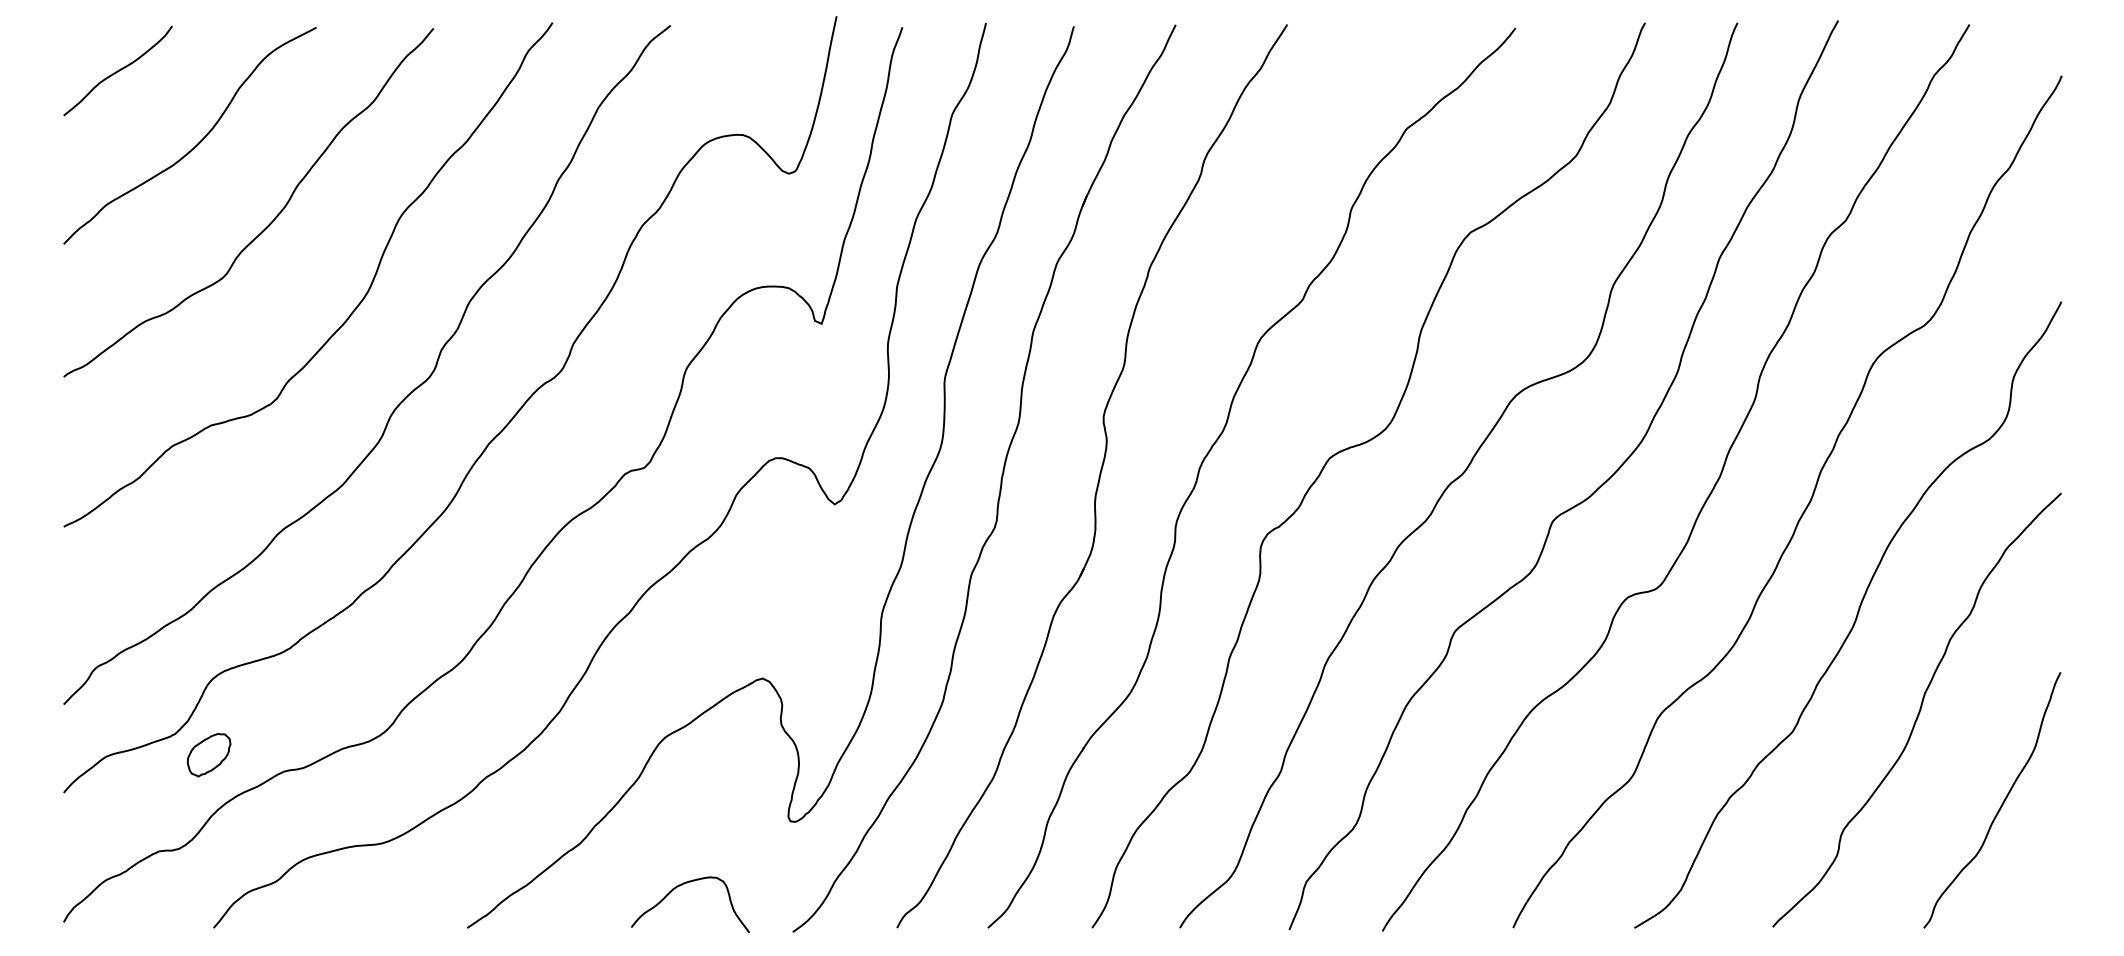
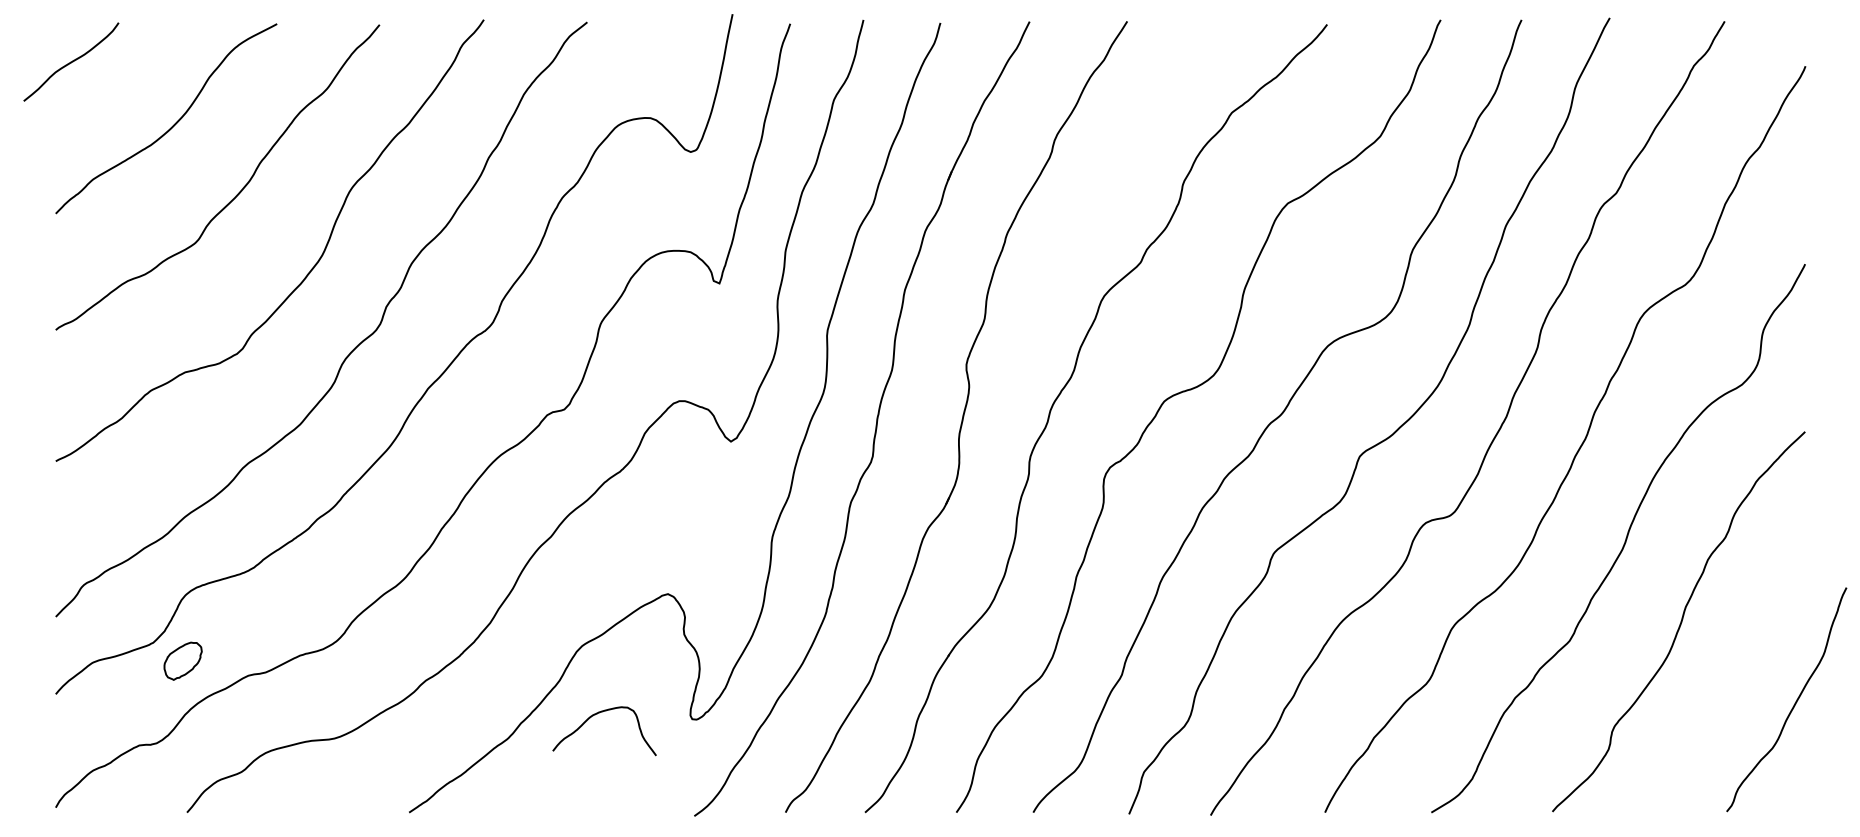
curve: (118, 70) -> (71, 61), moved
curve: (2001, 804) -> (1794, 703), moved
curve: (680, 886) -> (595, 715), moved

